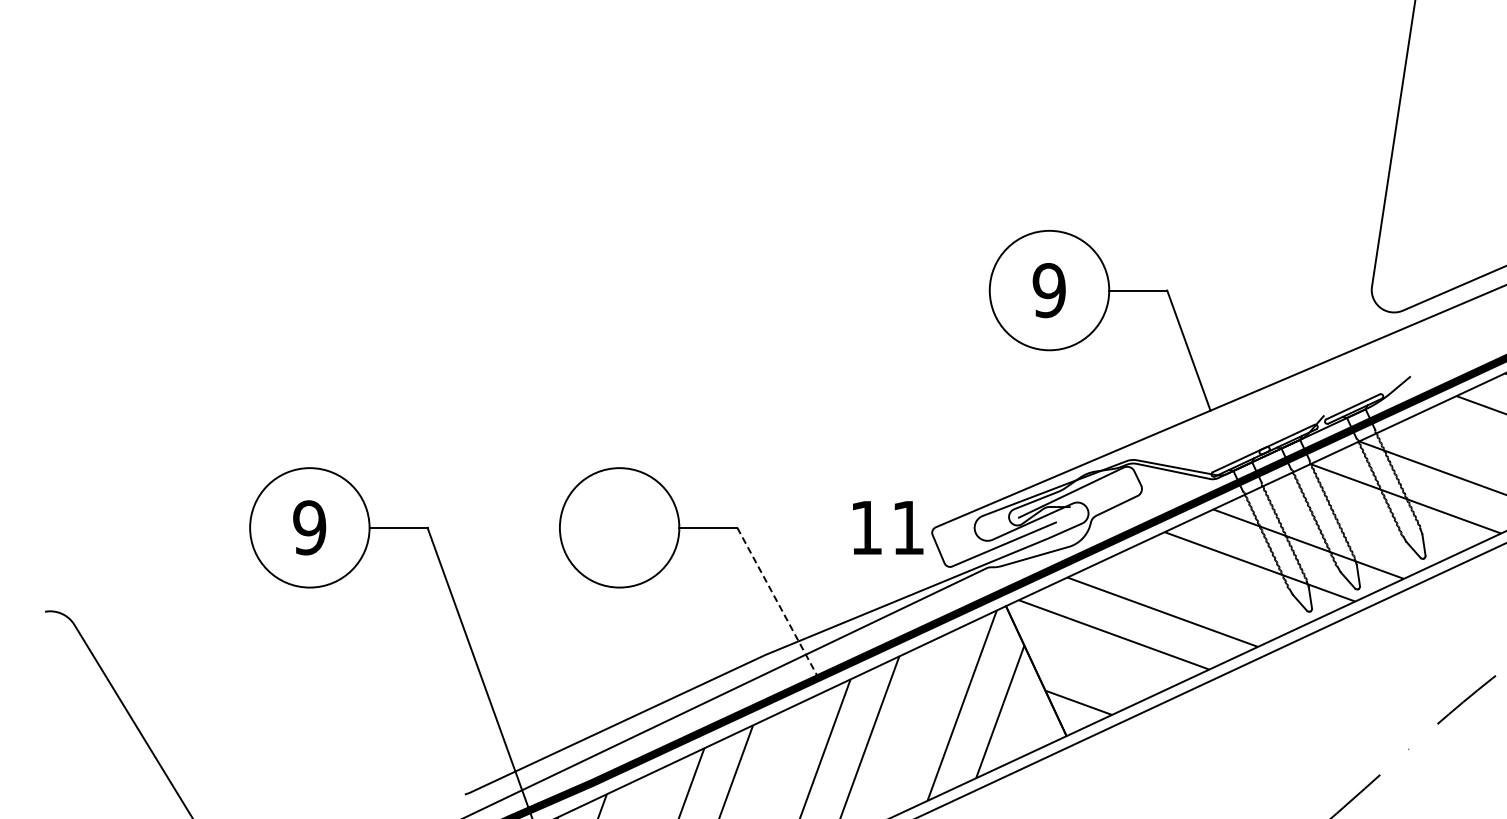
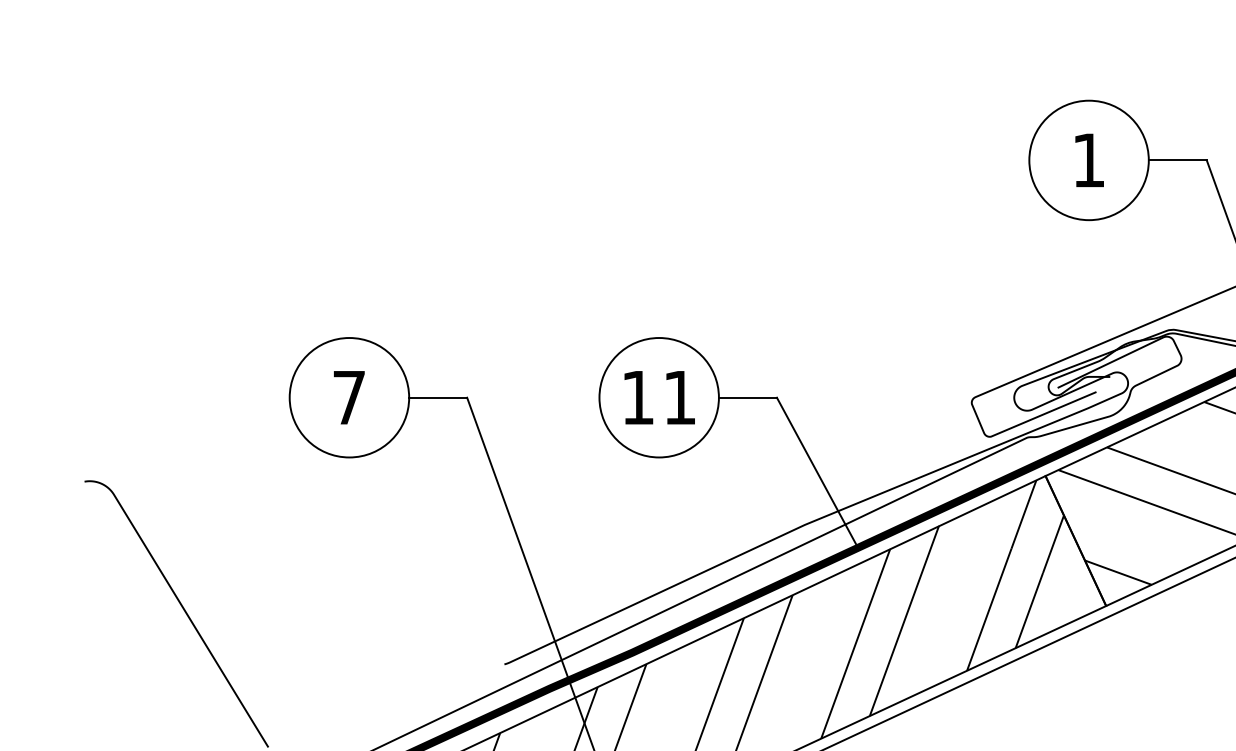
text: (1048, 290) -> (1088, 160), 9 -> 1
text: (309, 527) -> (349, 397), 9 -> 7
text: (888, 527) -> (660, 397), moved
line: (778, 603) -> (818, 473), dashed -> solid

